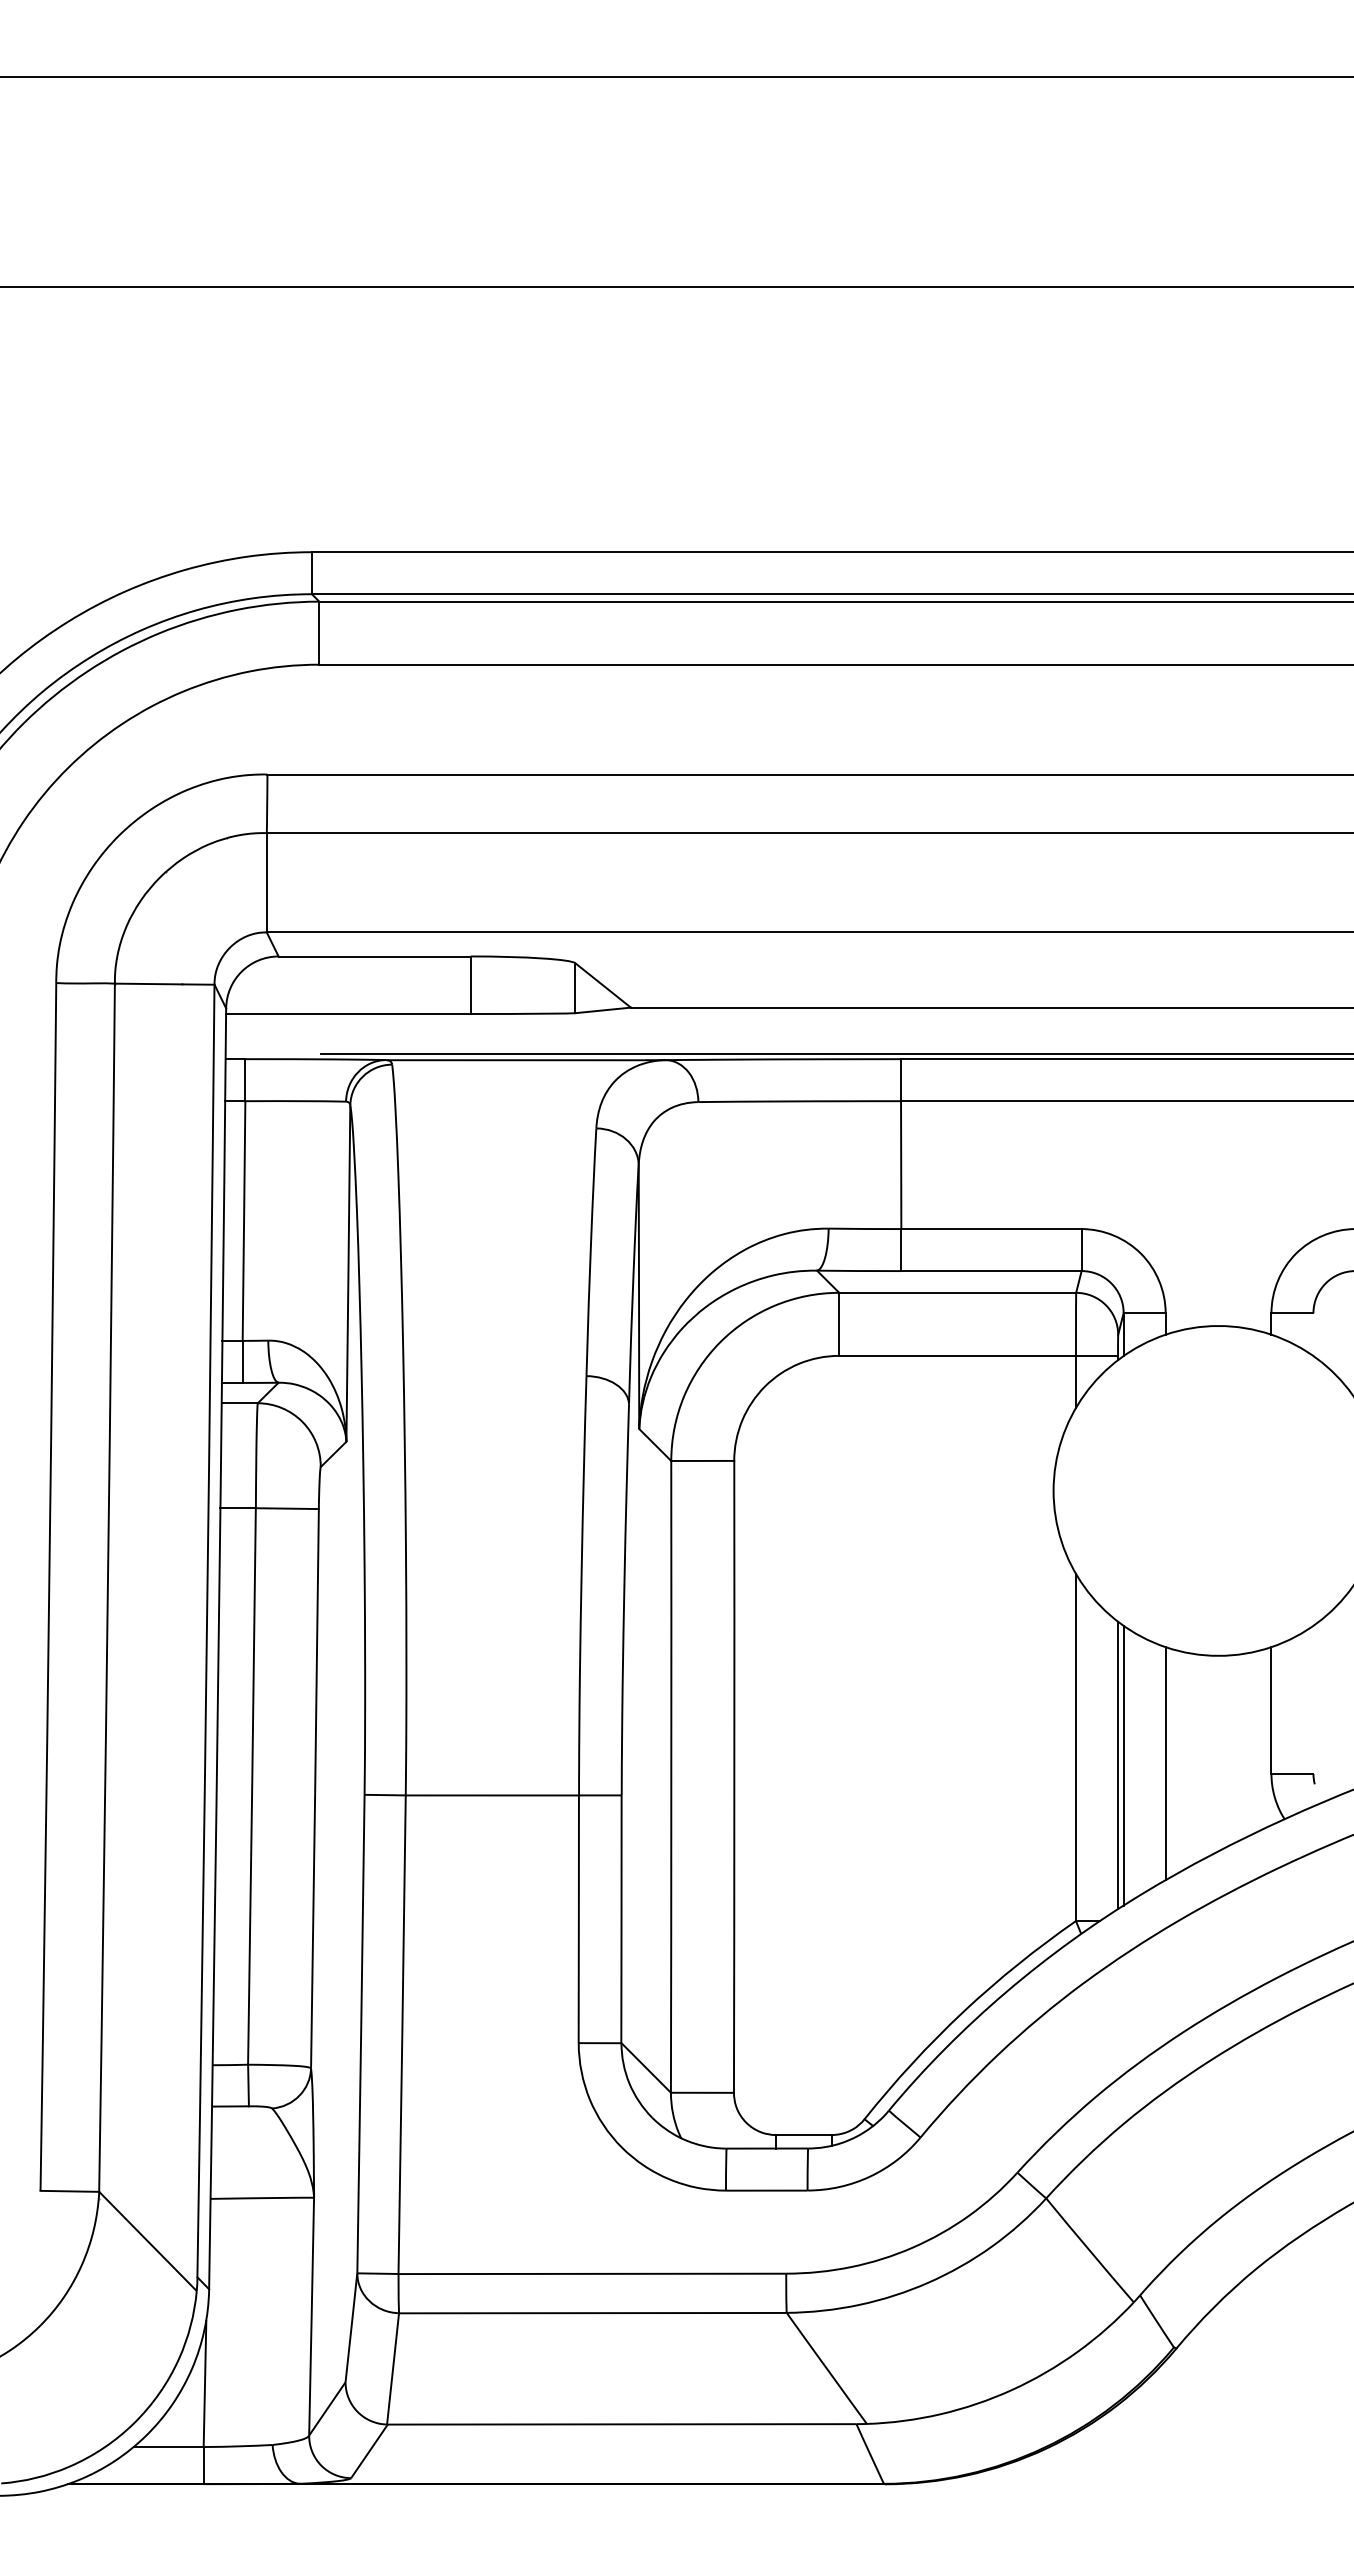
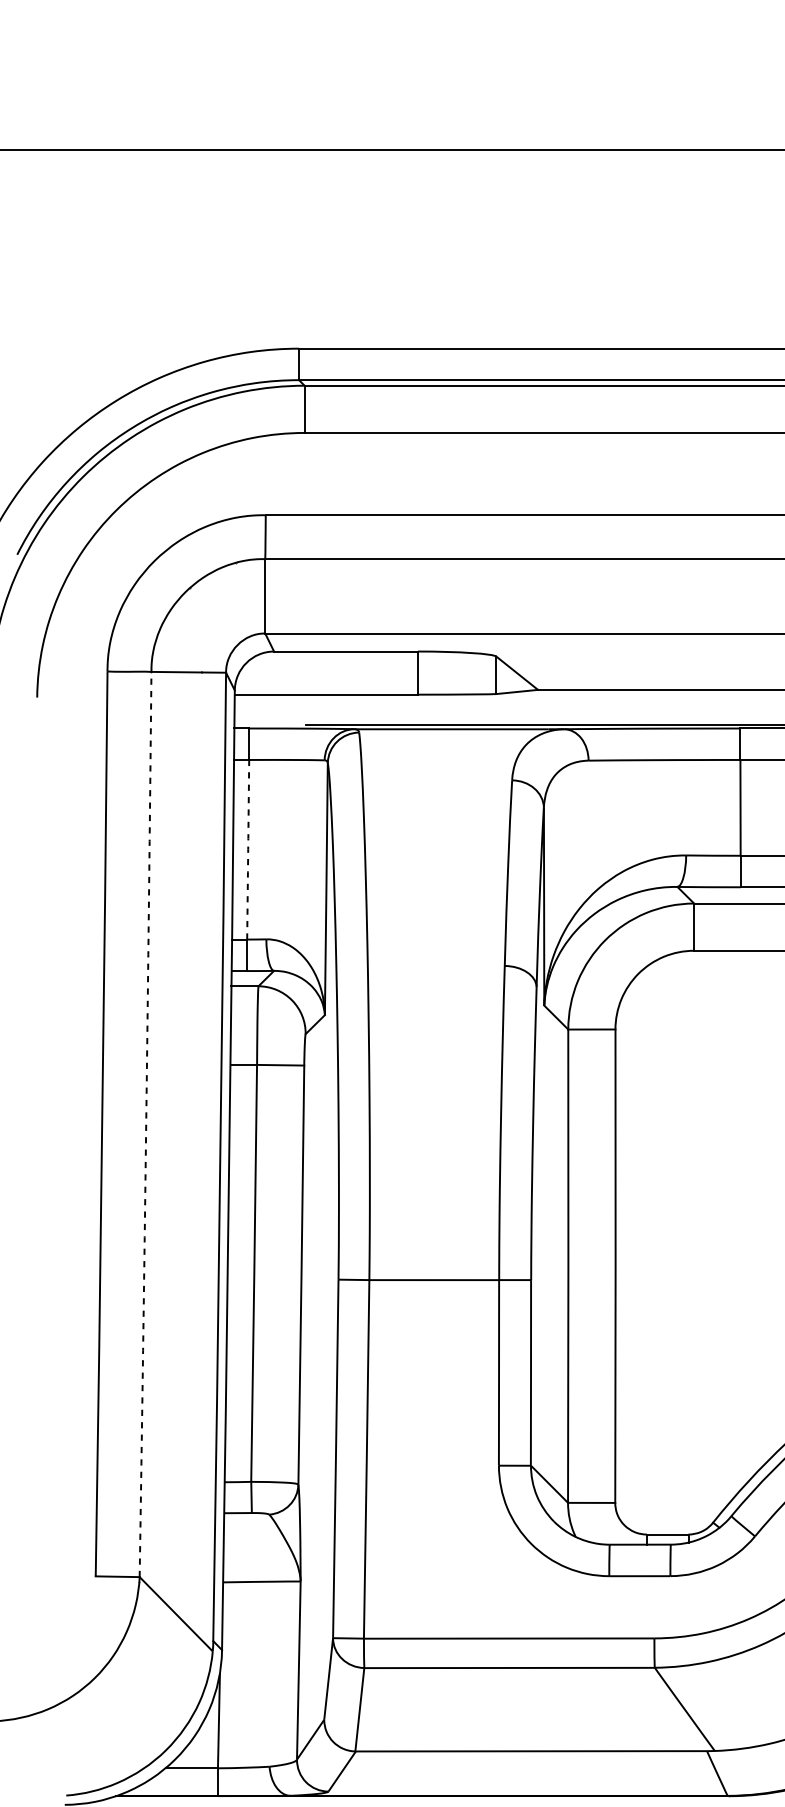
arc: (244, 1221) -> (248, 850), solid -> dashed
arc: (107, 1587) -> (145, 1124), solid -> dashed

